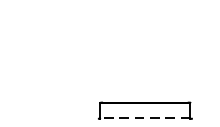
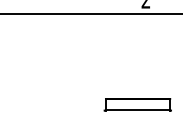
line: (144, 118) -> (137, 110), dashed -> solid

